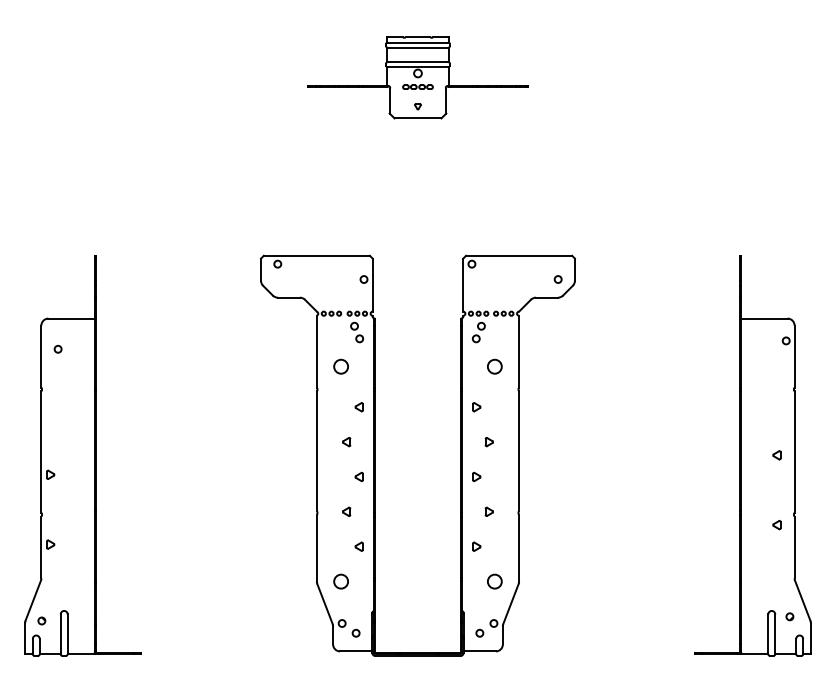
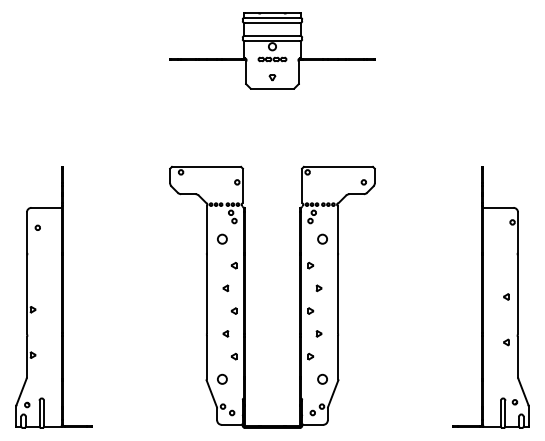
part: (418, 77) -> (272, 50), size x1.43

